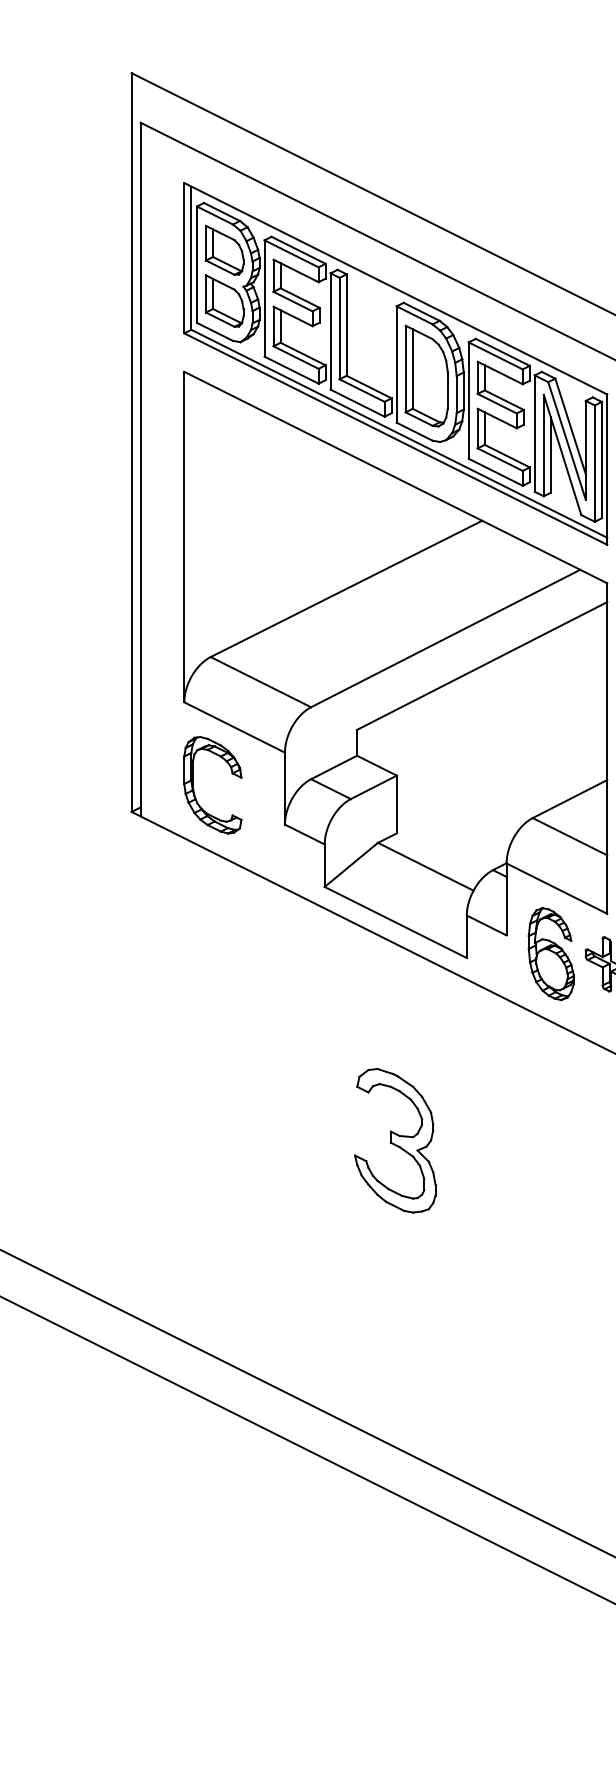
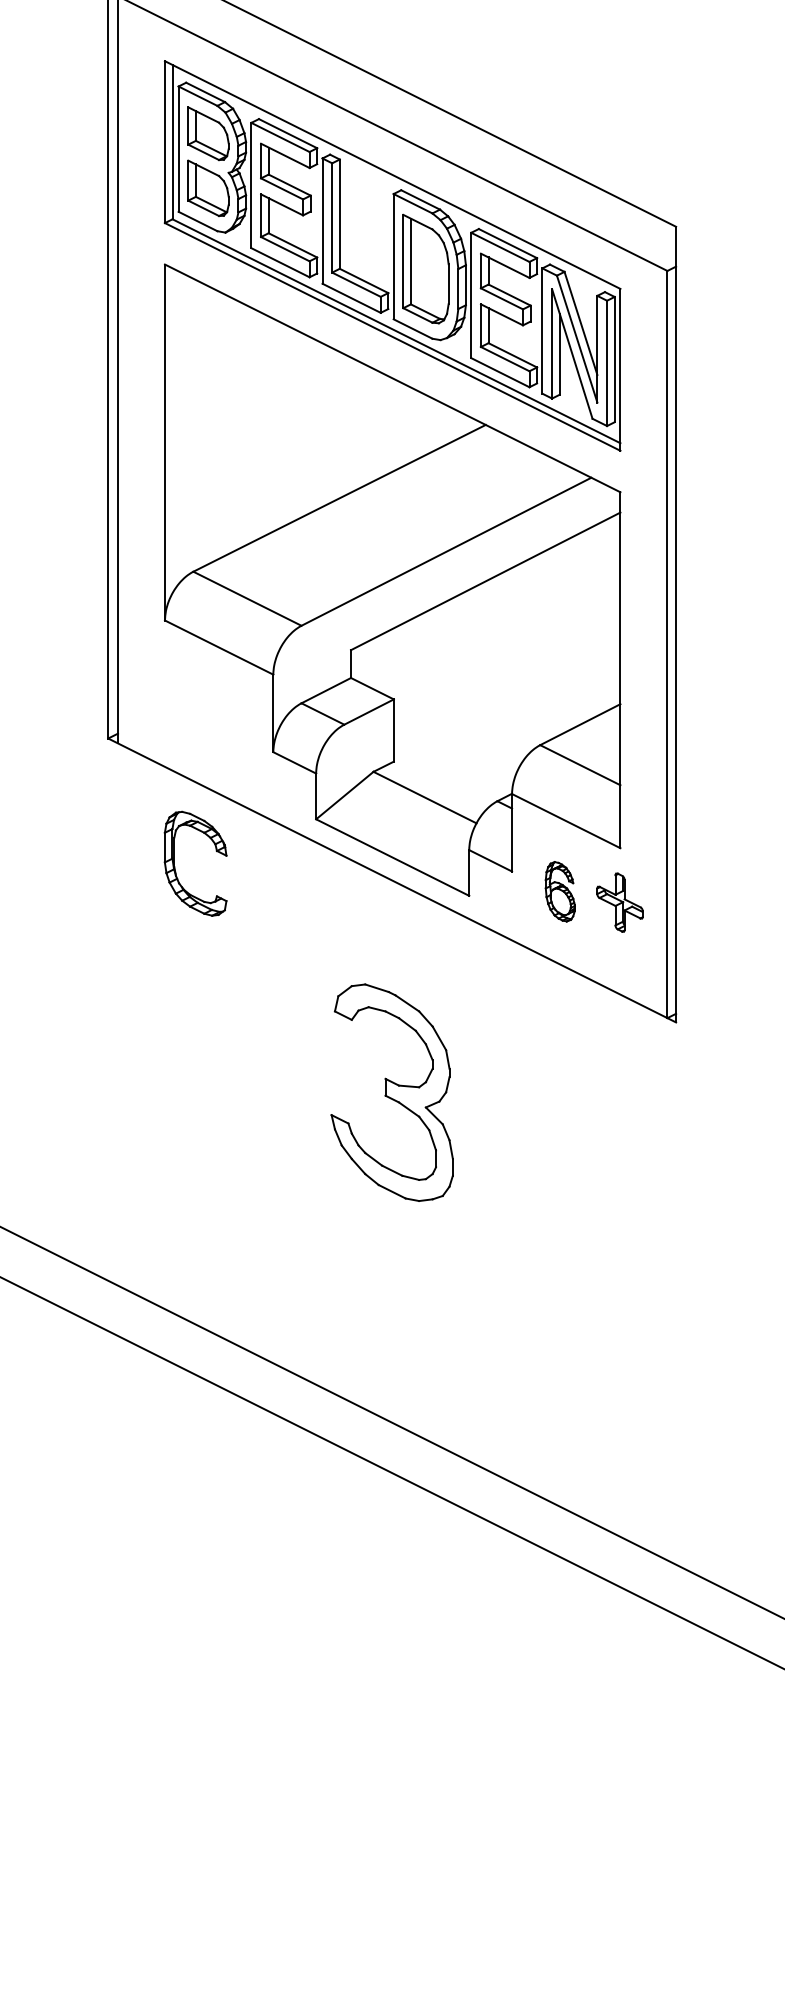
part: (194, 787) -> (175, 866), moved
part: (551, 953) -> (560, 891), size x0.6
part: (394, 1140) -> (391, 1092), size x1.4

